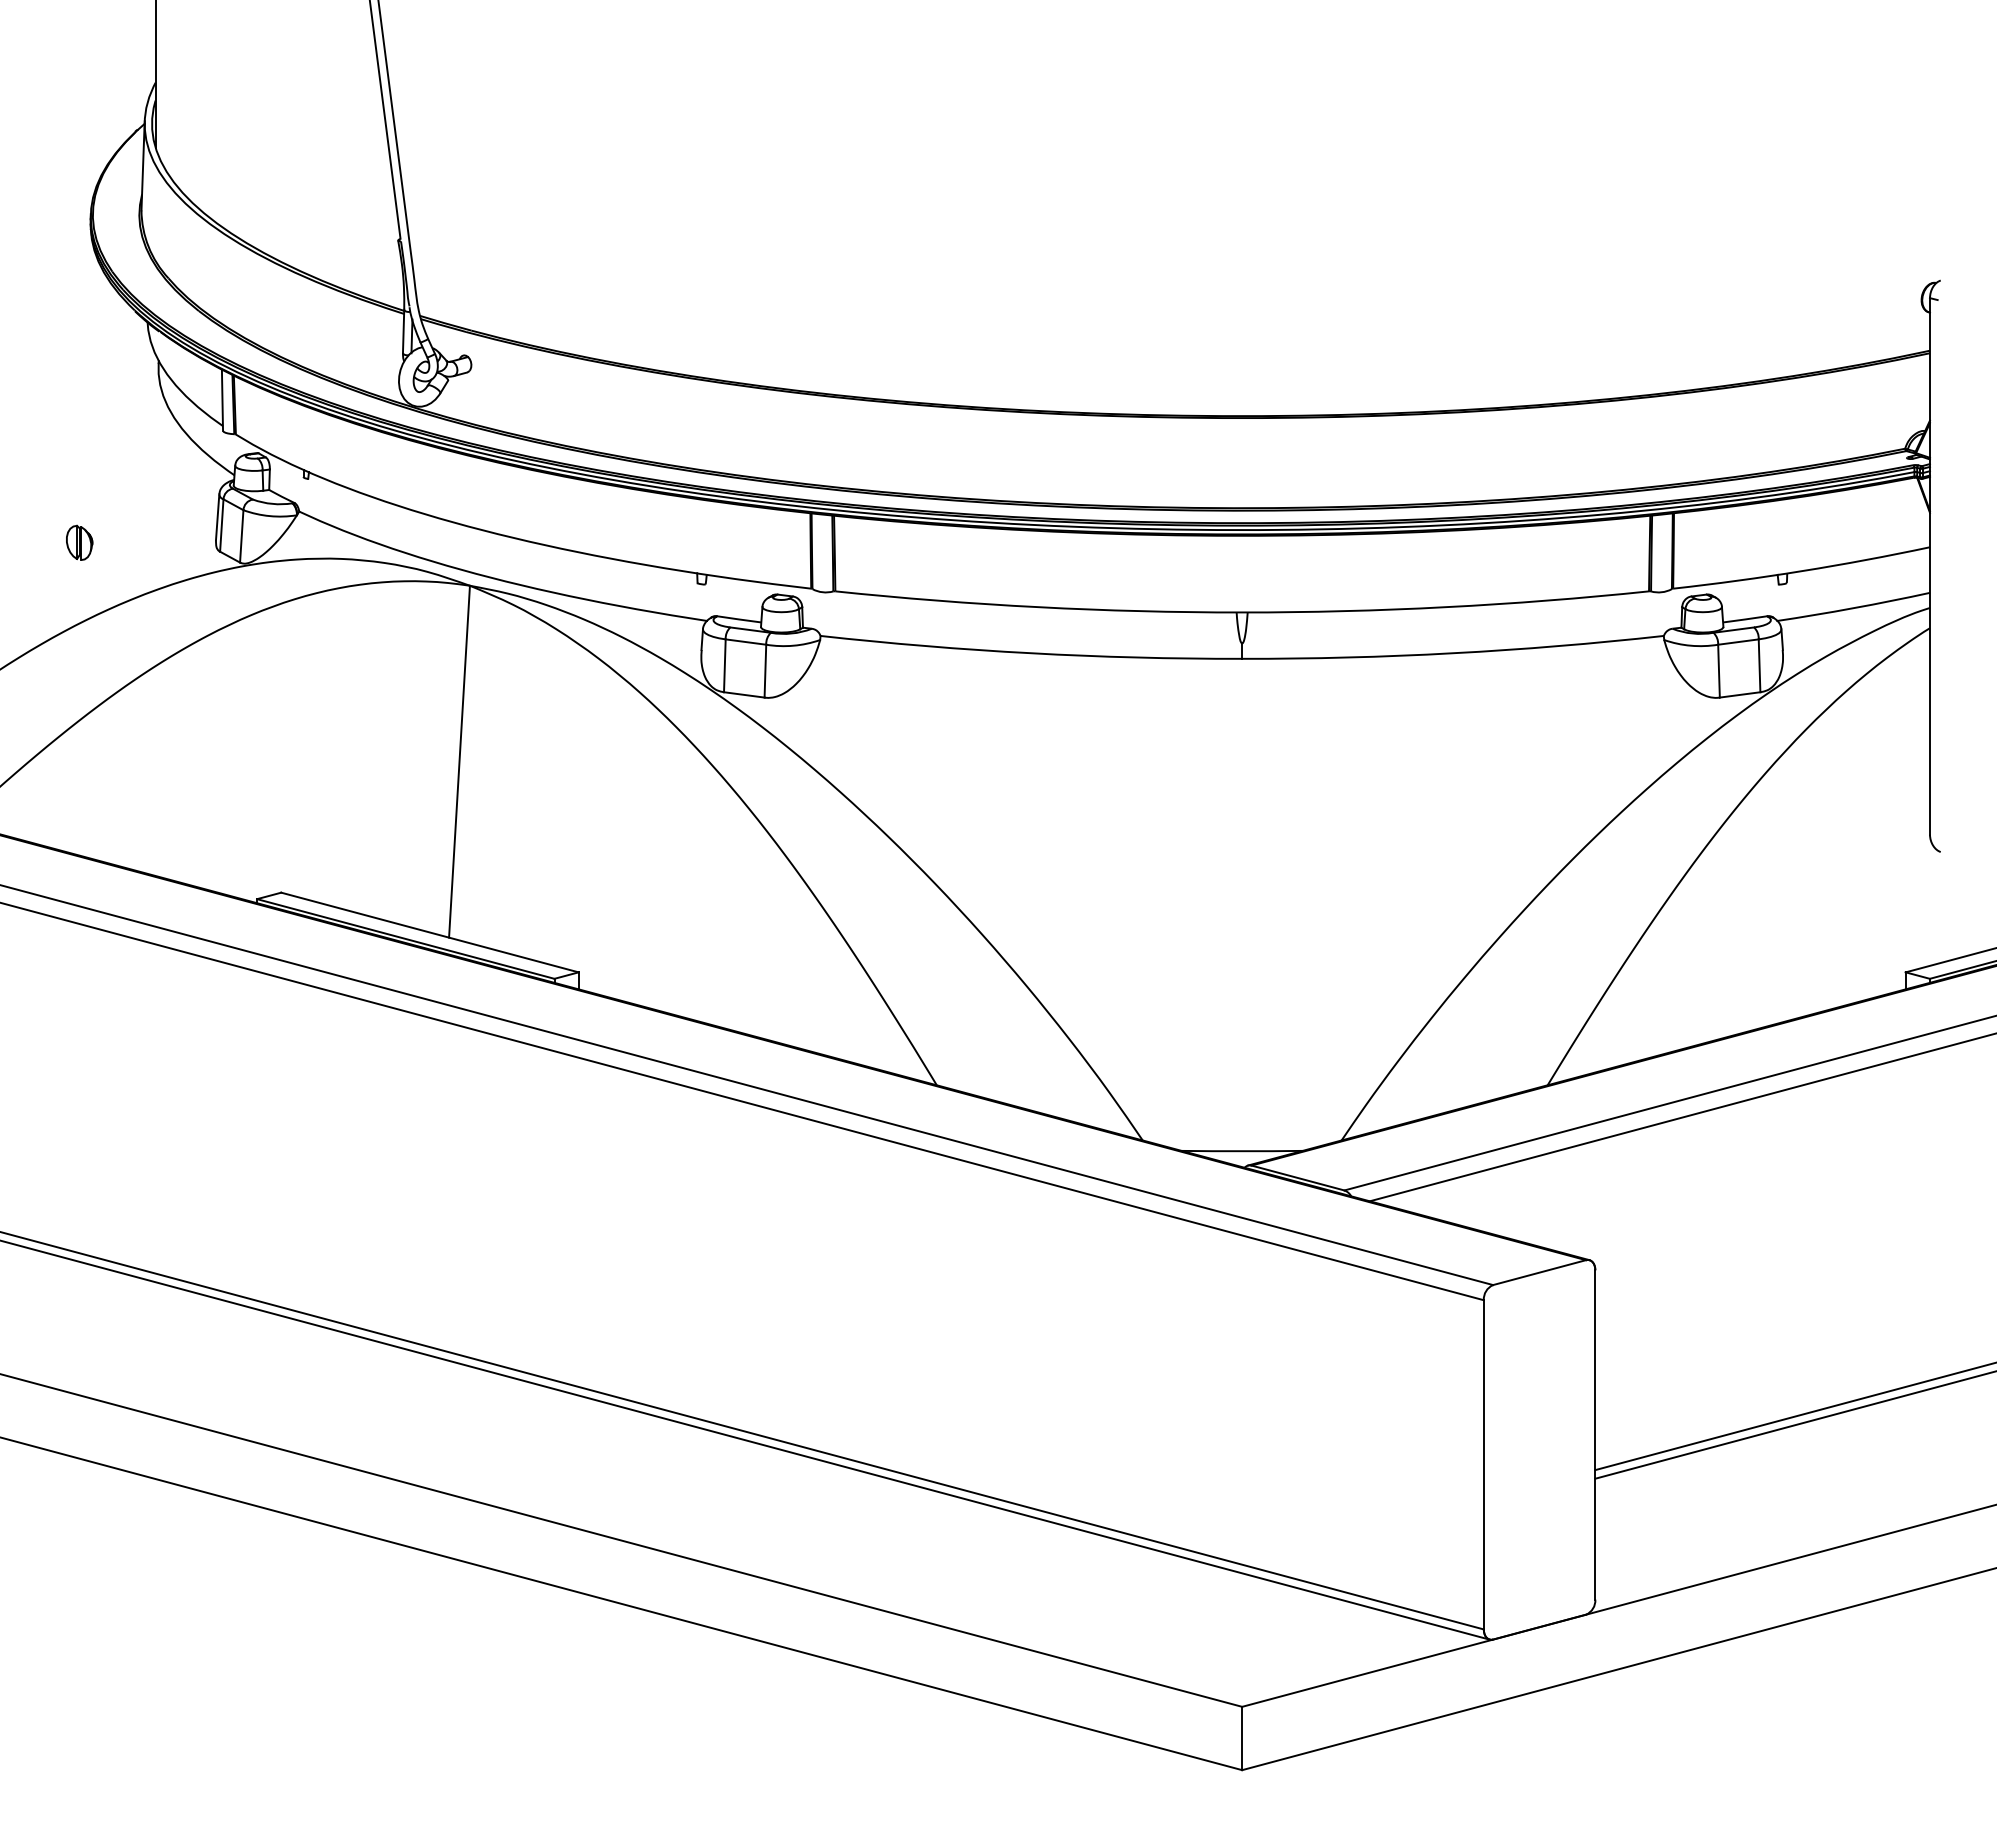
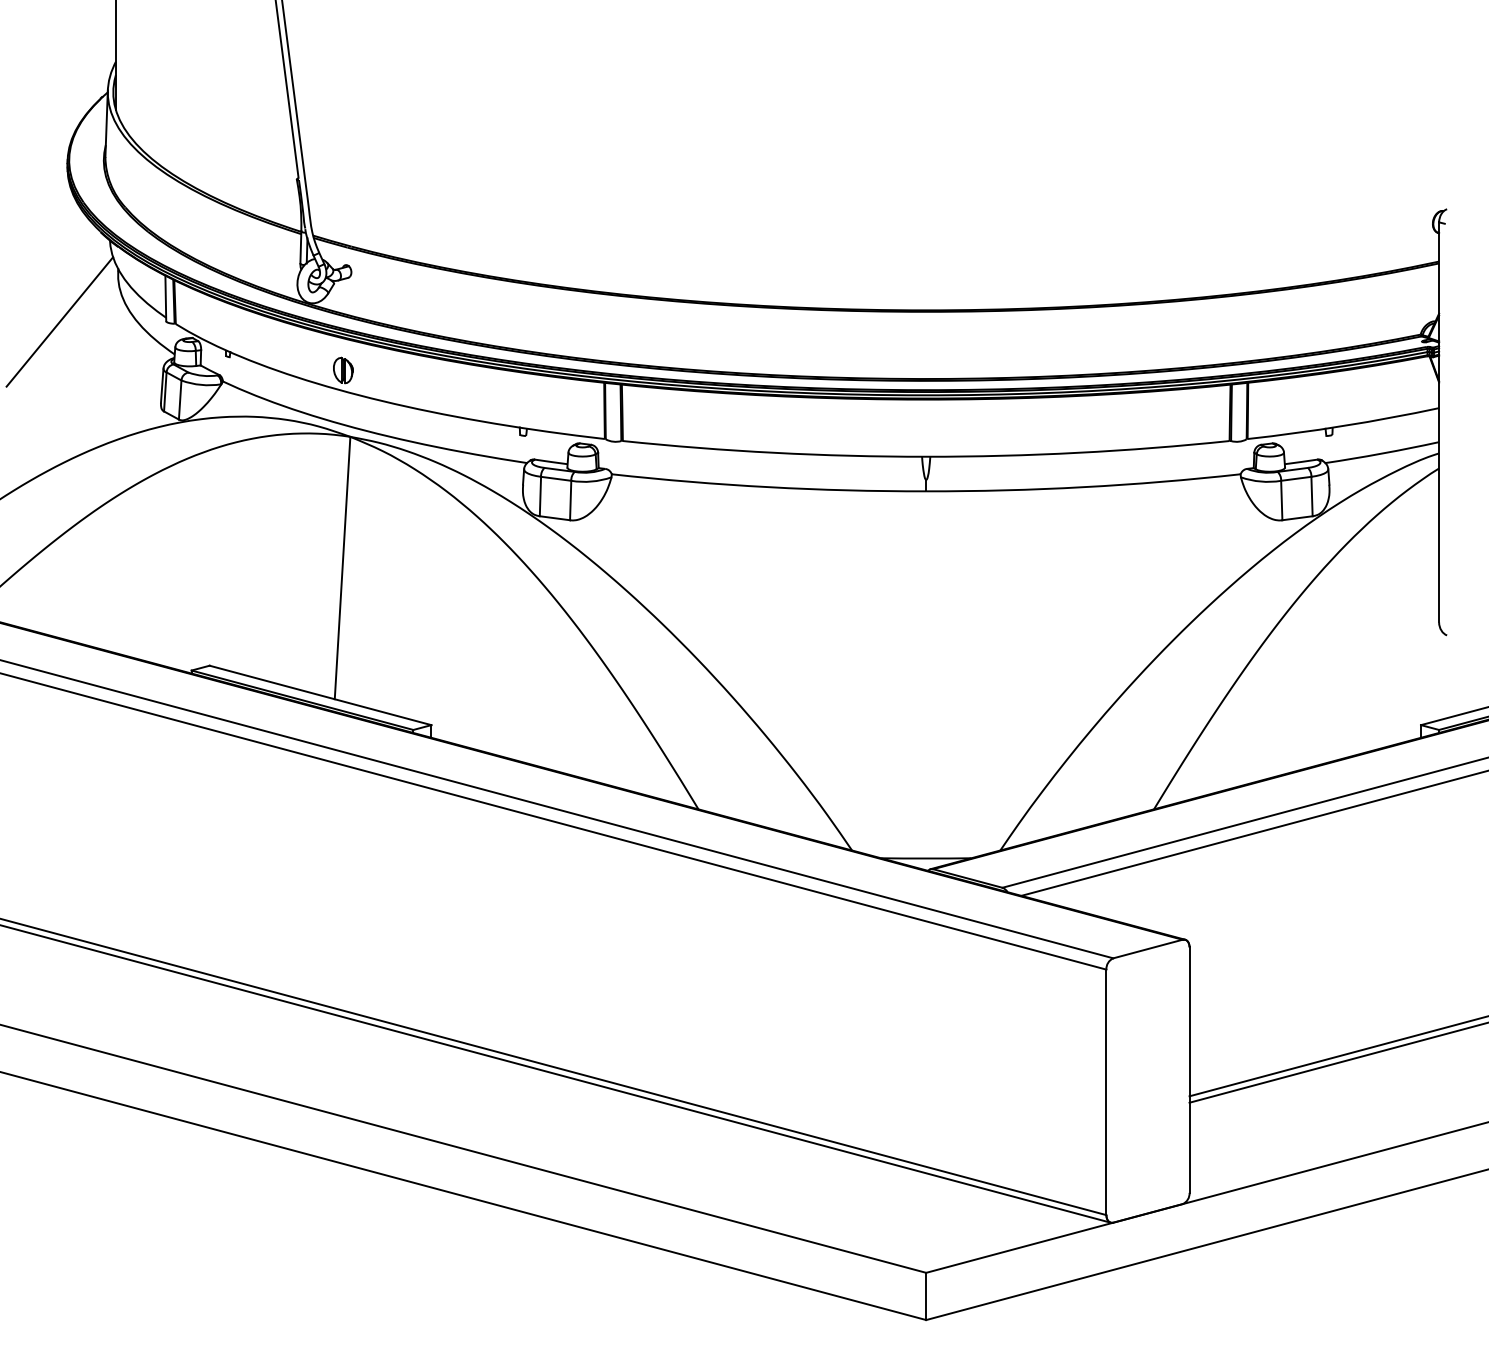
line: (79, 431) -> (59, 321), added
part: (79, 542) -> (343, 370), moved

